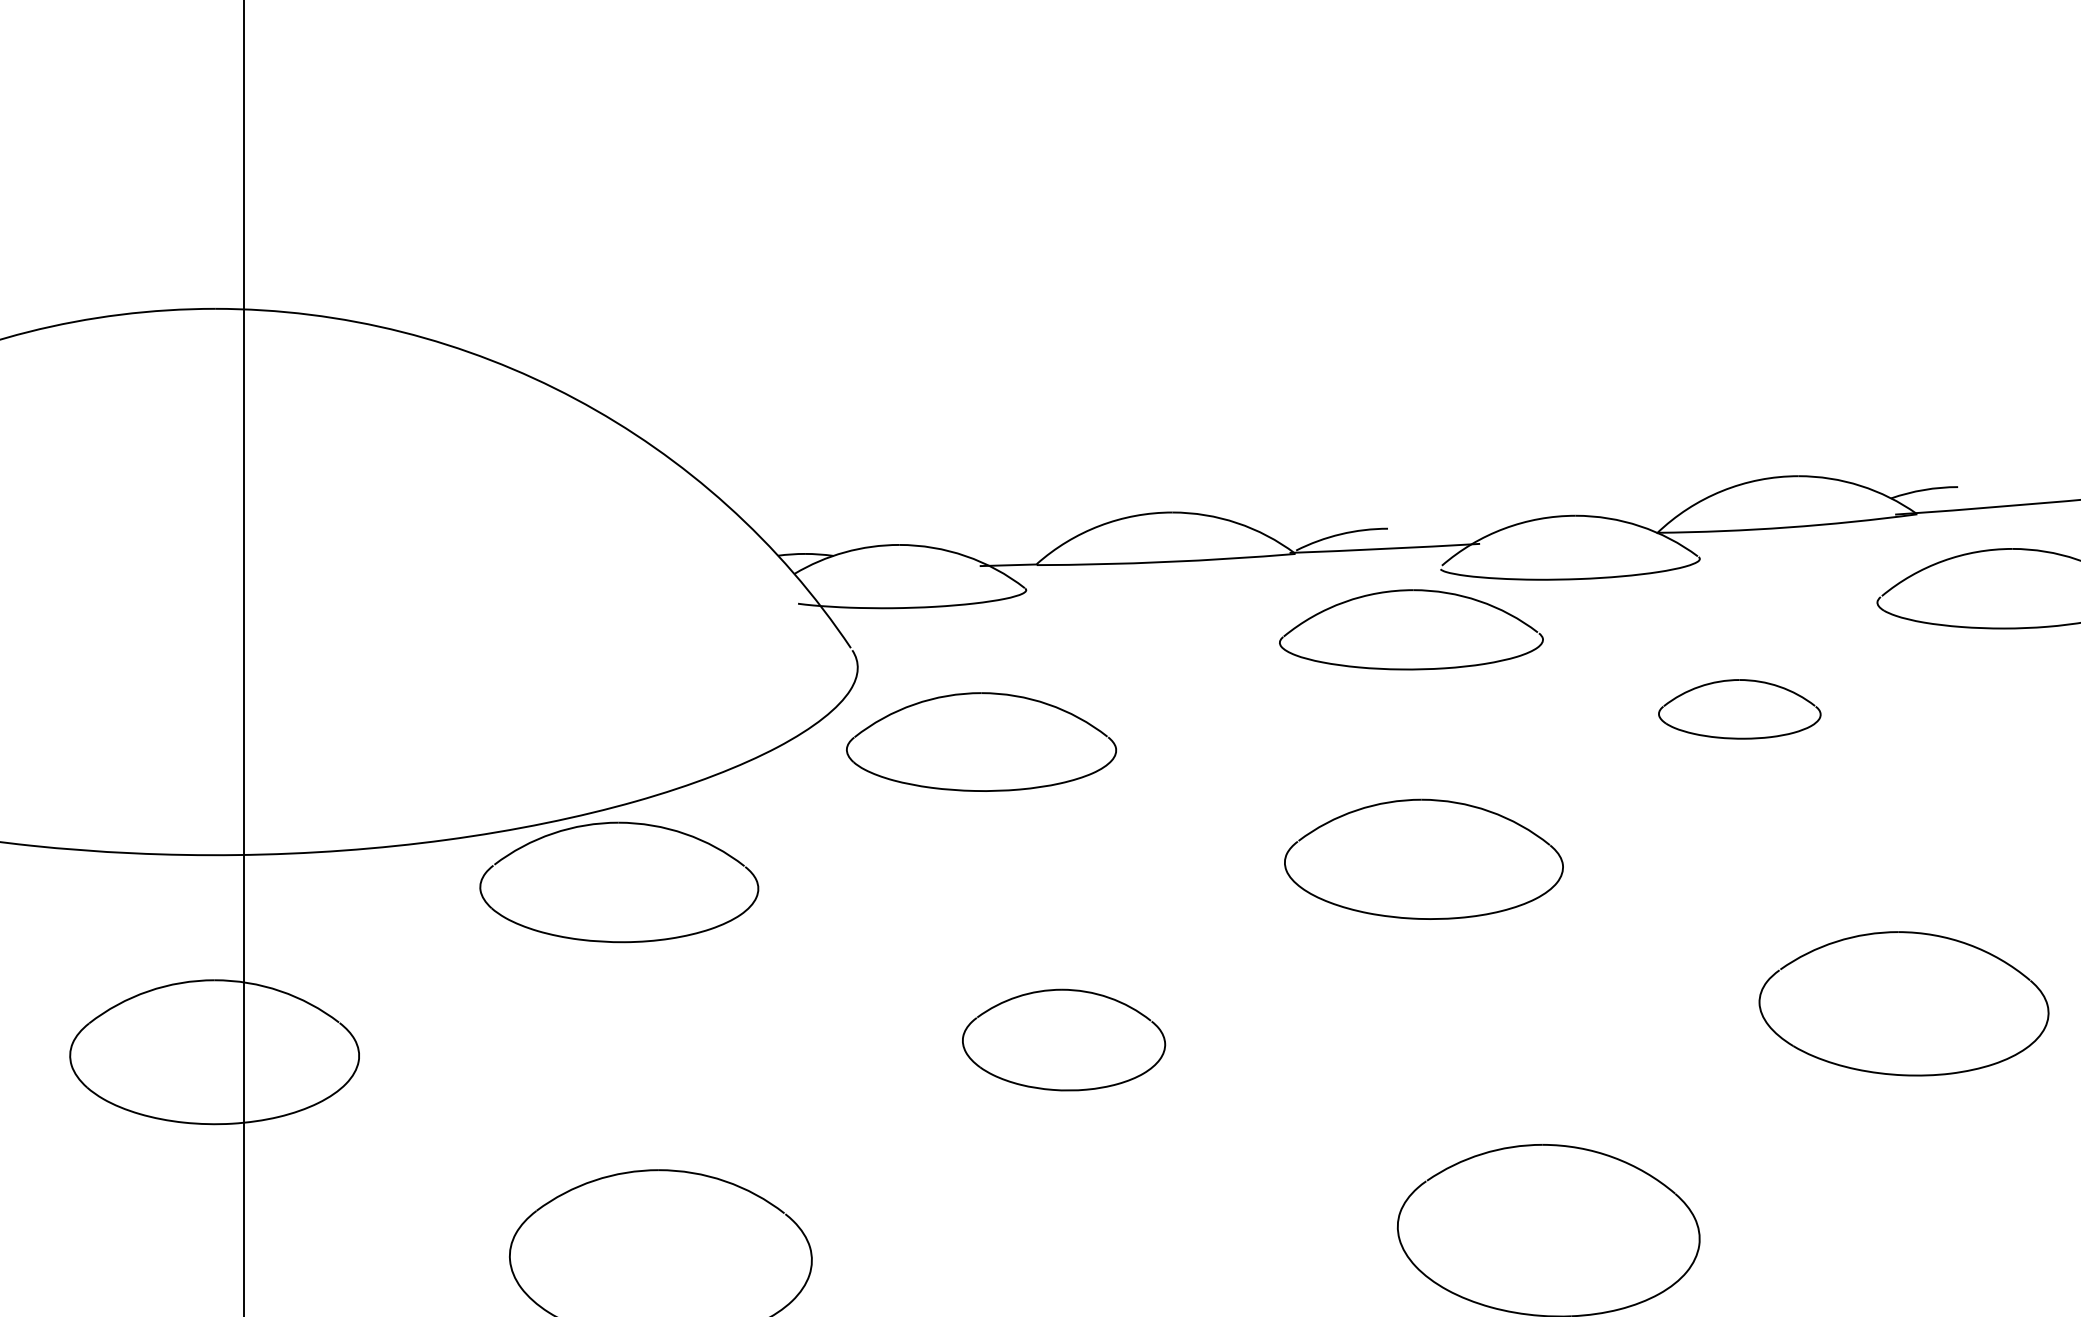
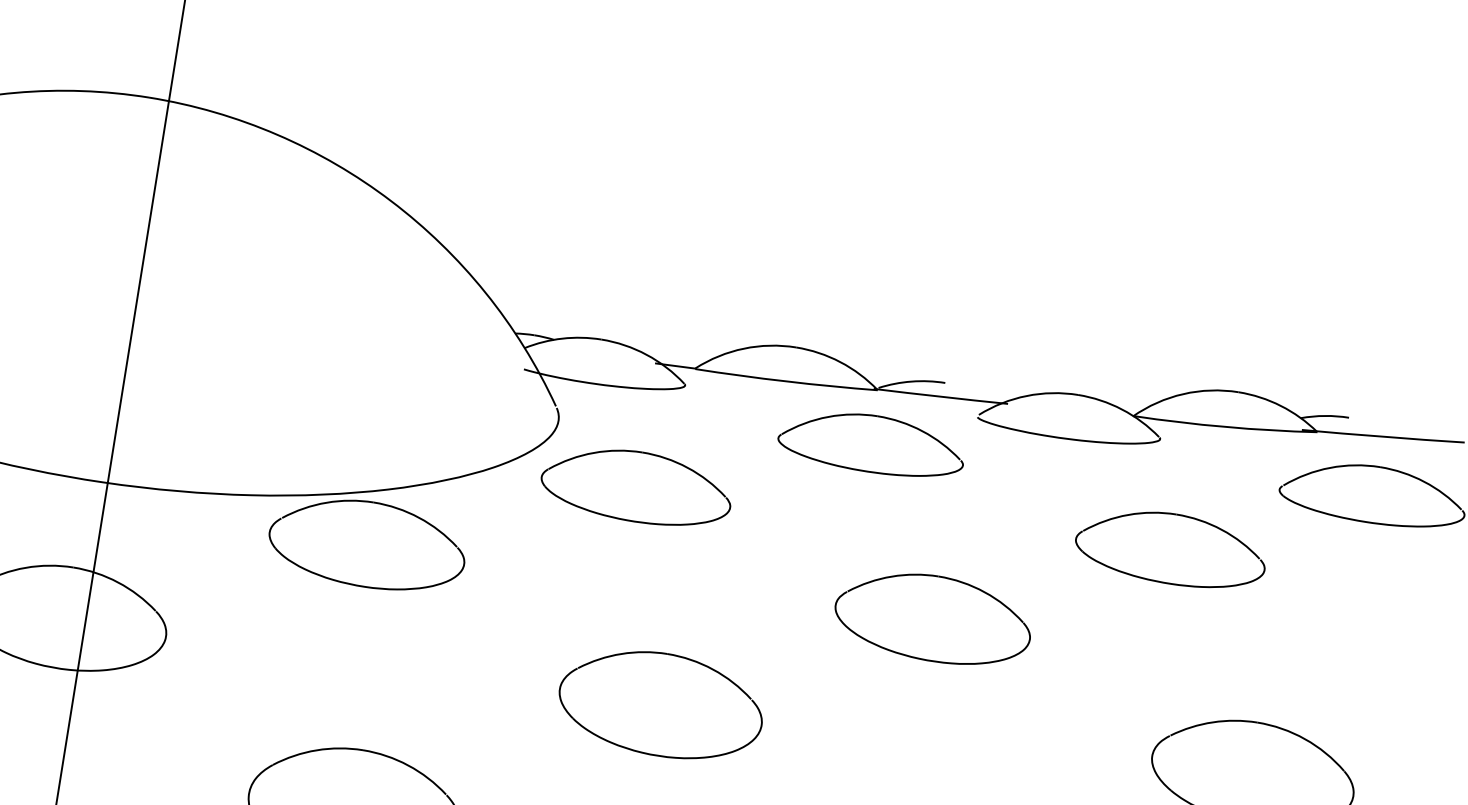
part: (1411, 629) -> (872, 443), moved
part: (1739, 709) -> (1171, 548), size x1.67
part: (1063, 1039) -> (660, 704), size x1.43

